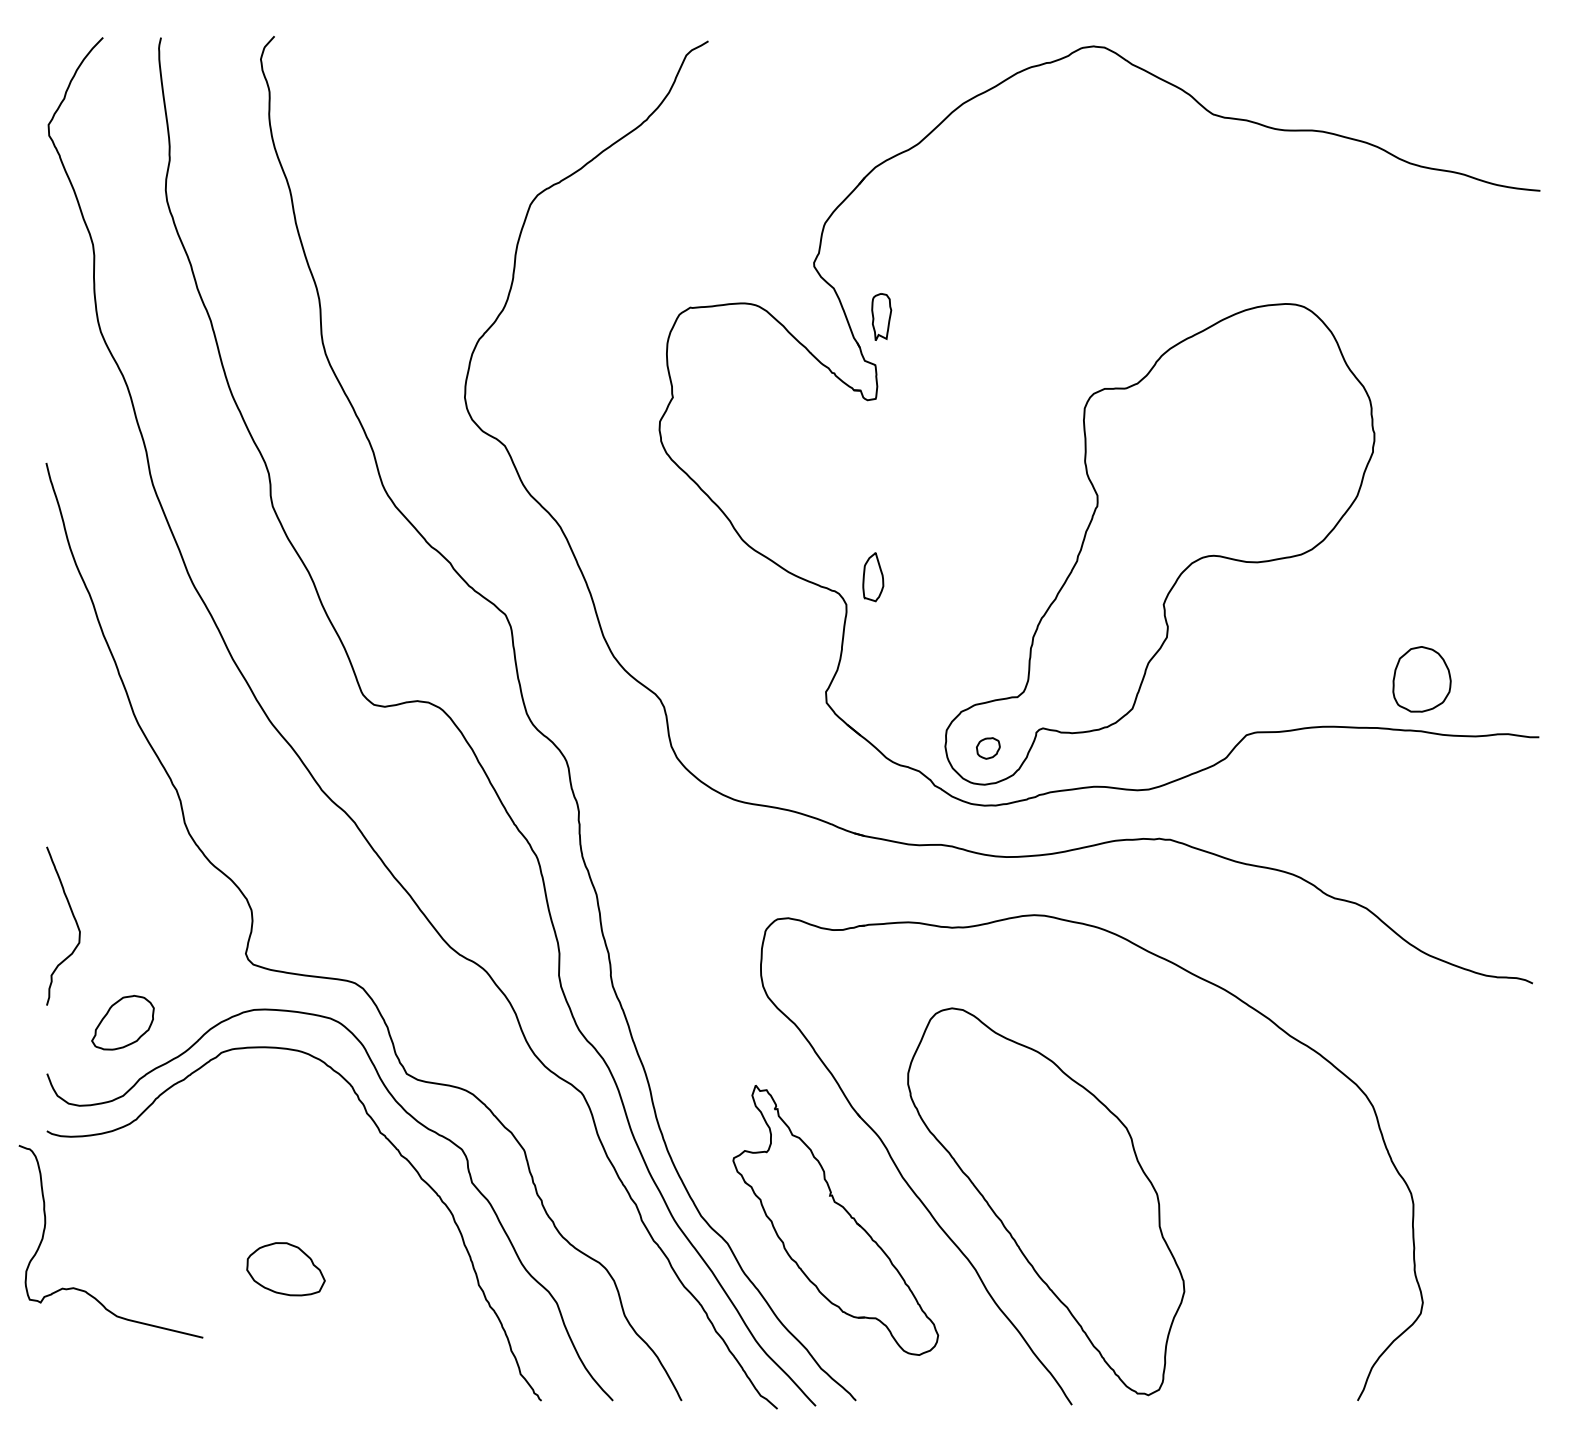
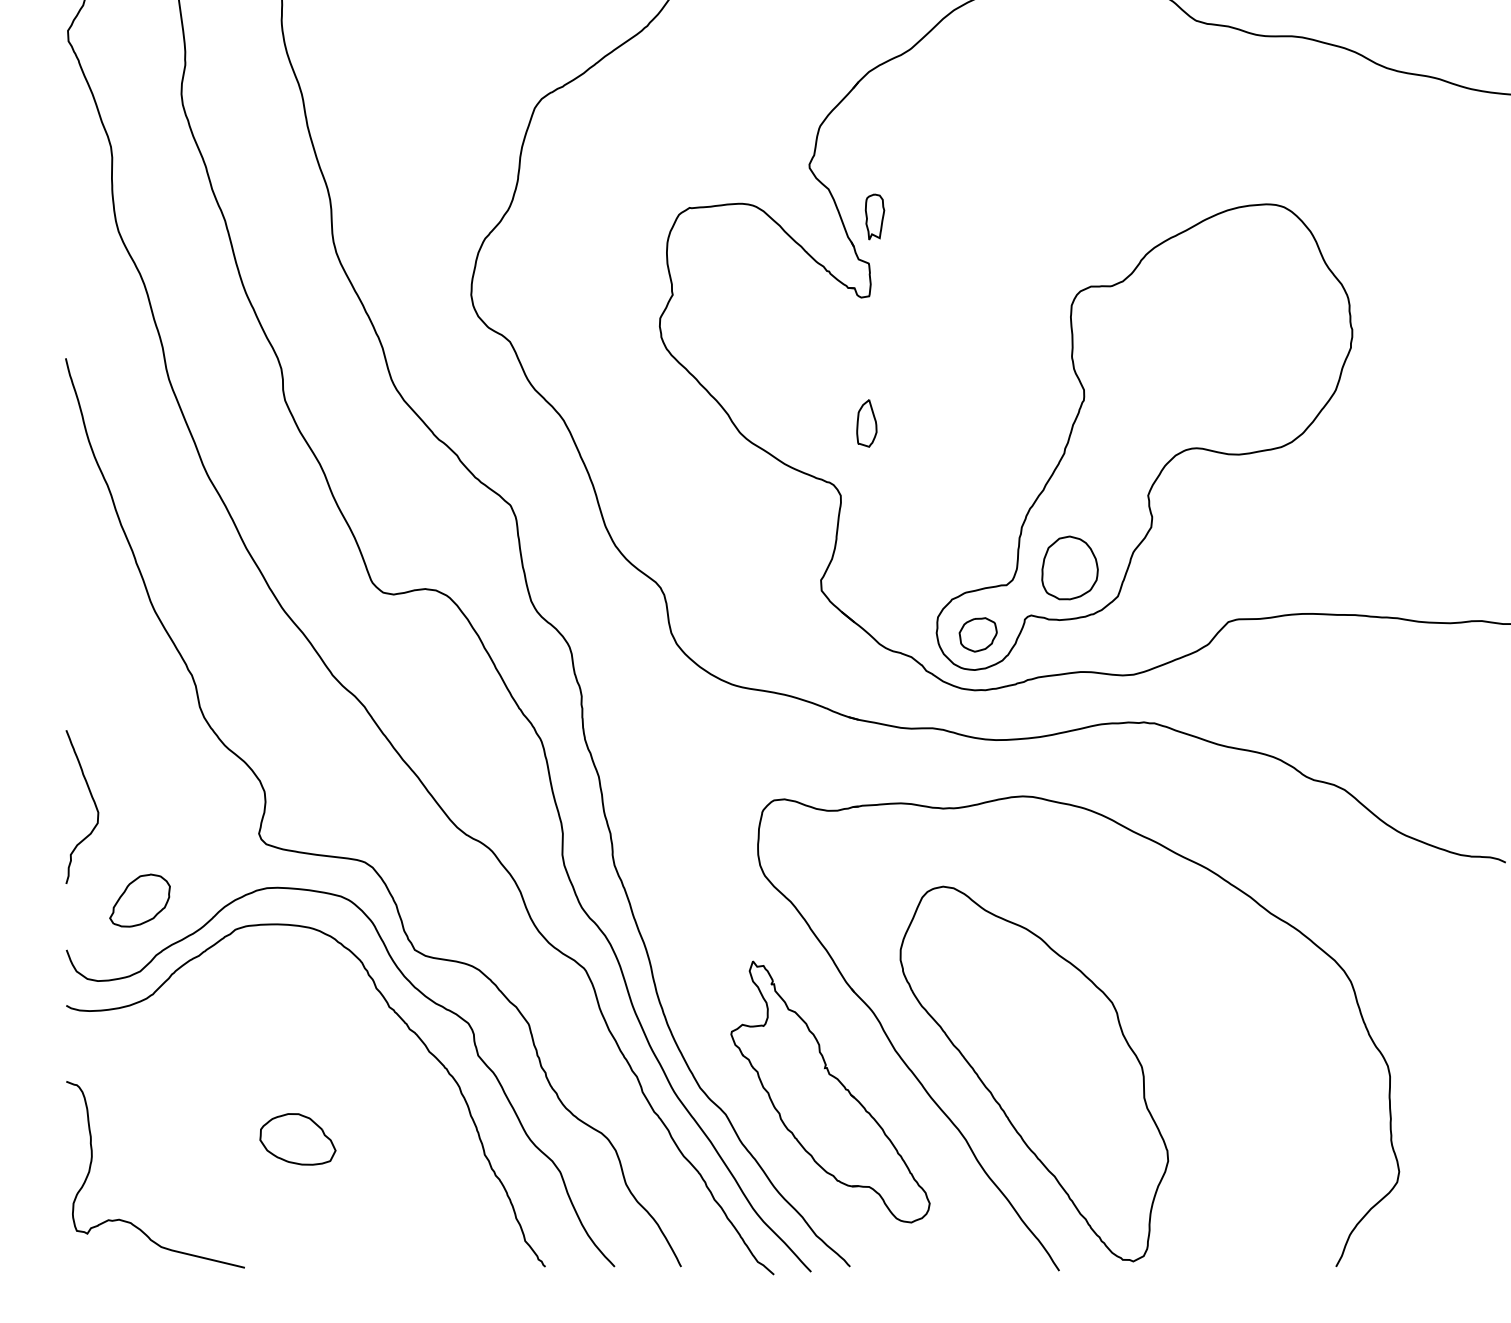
part: (873, 577) -> (867, 423), moved
part: (1421, 679) -> (1069, 568), moved
part: (988, 748) -> (978, 634), size x1.67
curve: (85, 1290) -> (130, 1221), moved

